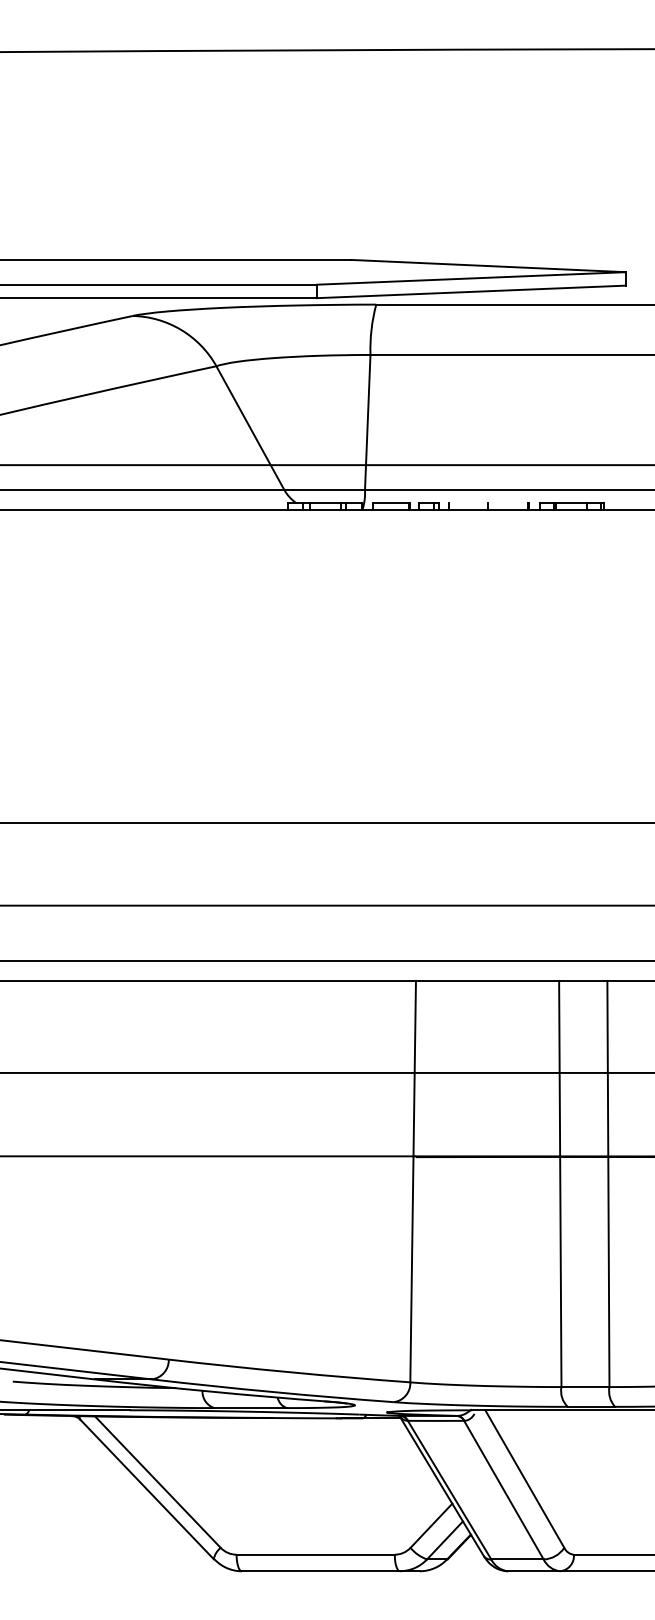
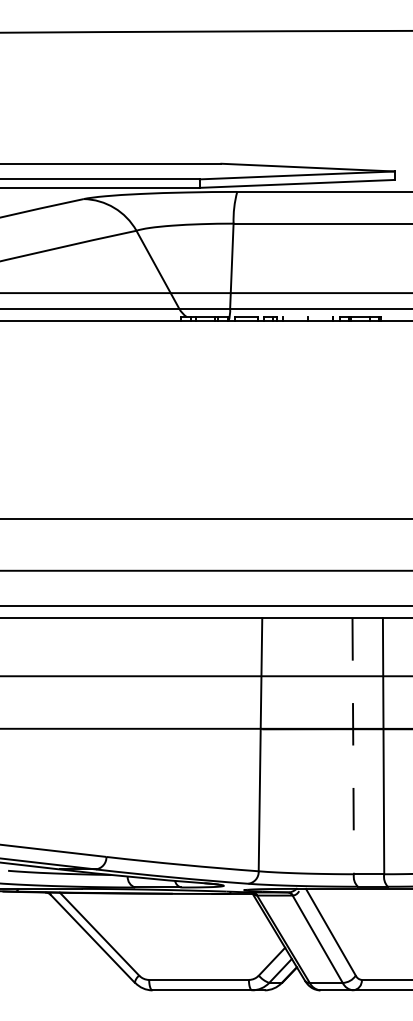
line: (560, 1184) -> (353, 746), solid -> dashed

